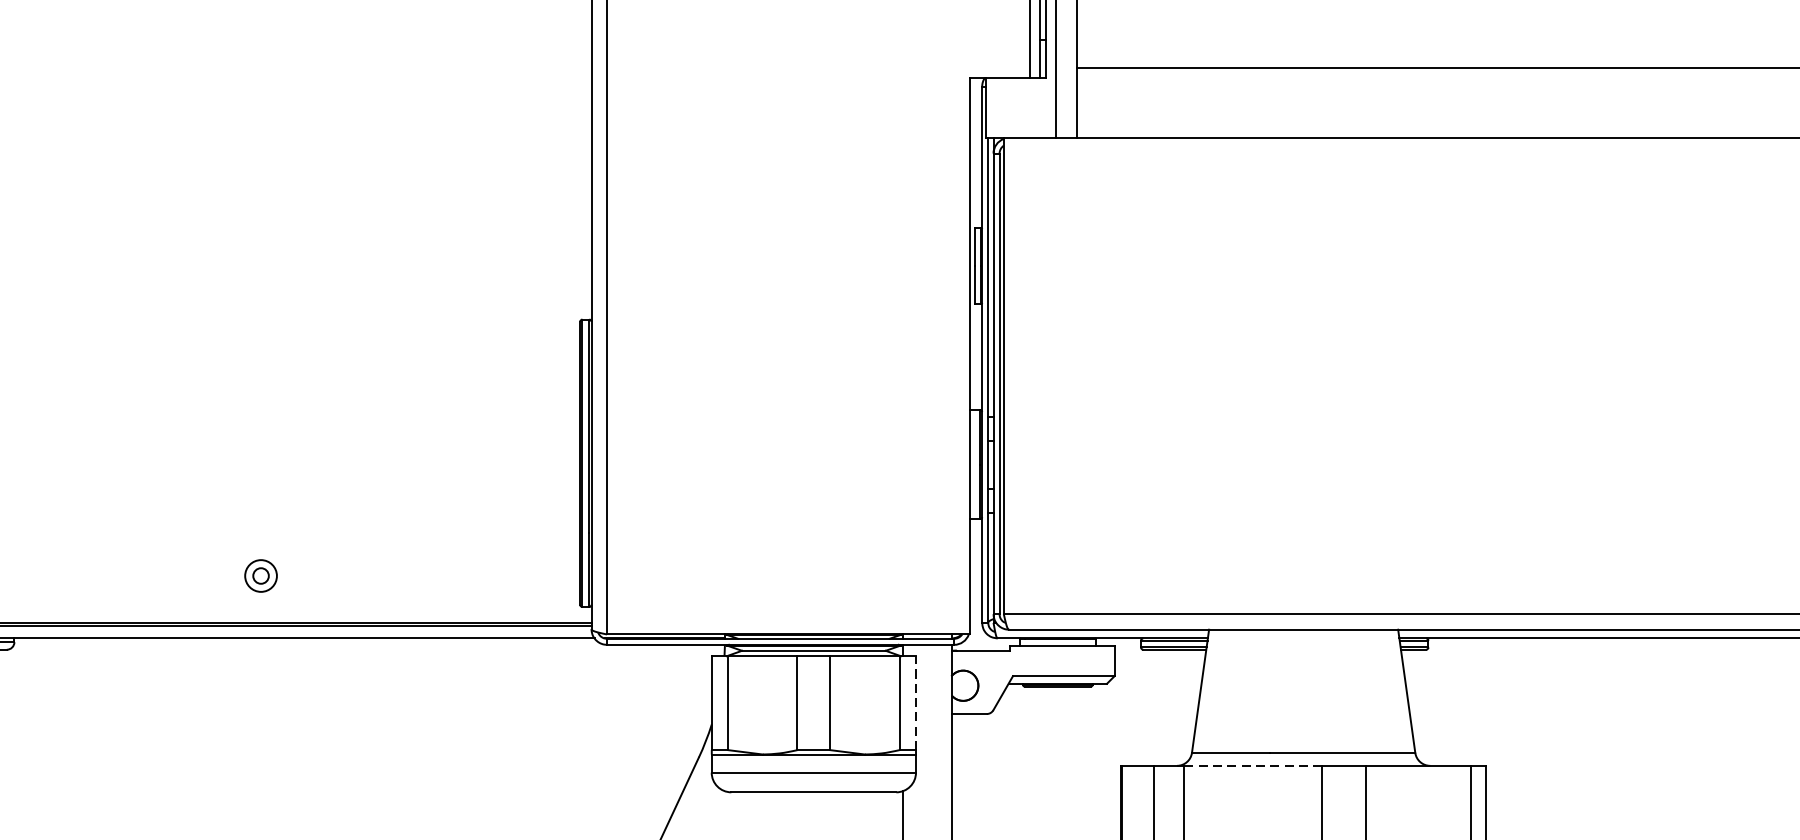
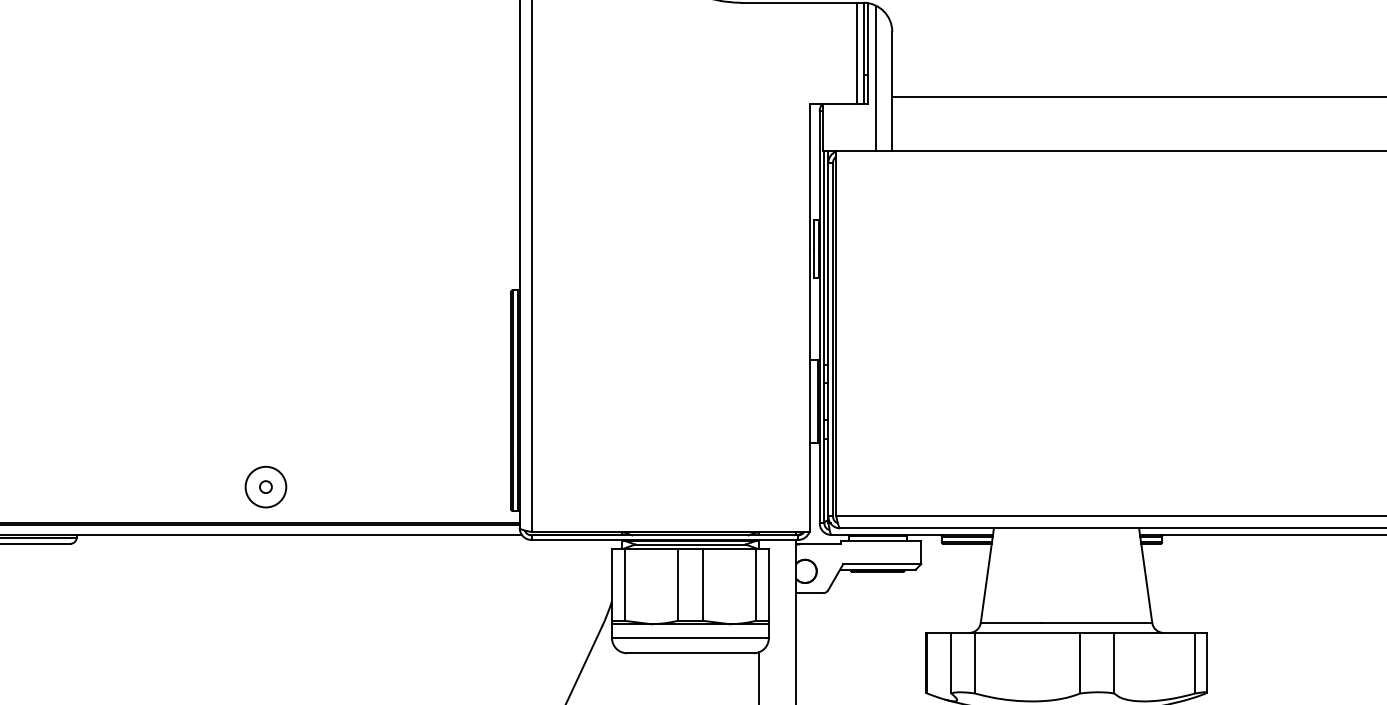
circle: (260, 575) -> (265, 486), size x1.67
line: (915, 702) -> (768, 584), dashed -> solid
line: (1252, 765) -> (1027, 632), dashed -> solid

